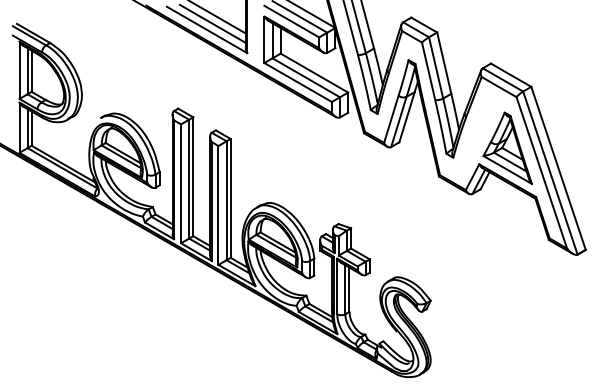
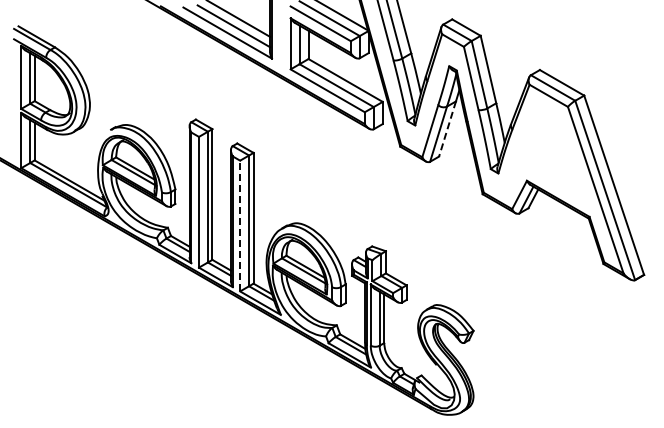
line: (407, 117) -> (447, 129), solid -> dashed
part: (507, 147) -> (557, 162), removed
line: (218, 204) -> (240, 225), solid -> dashed

